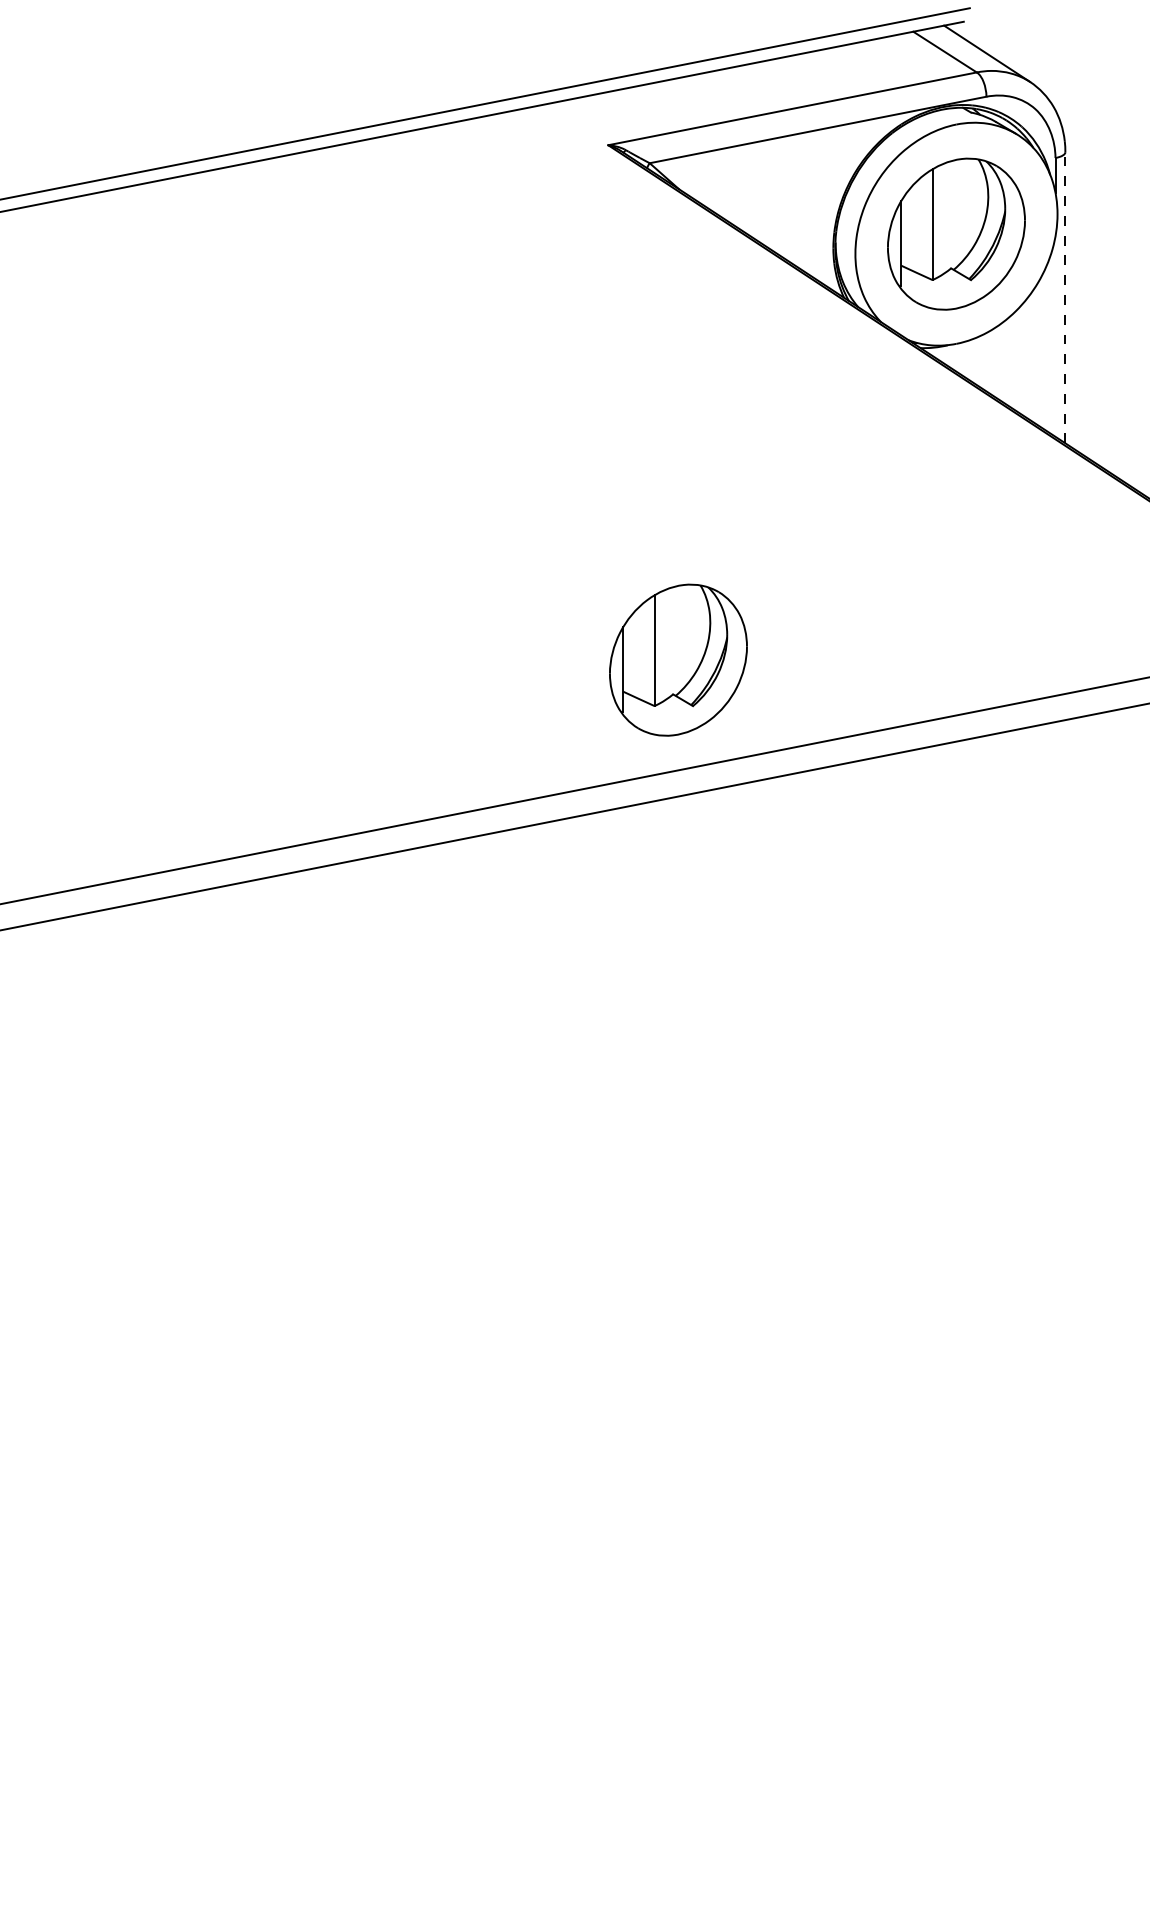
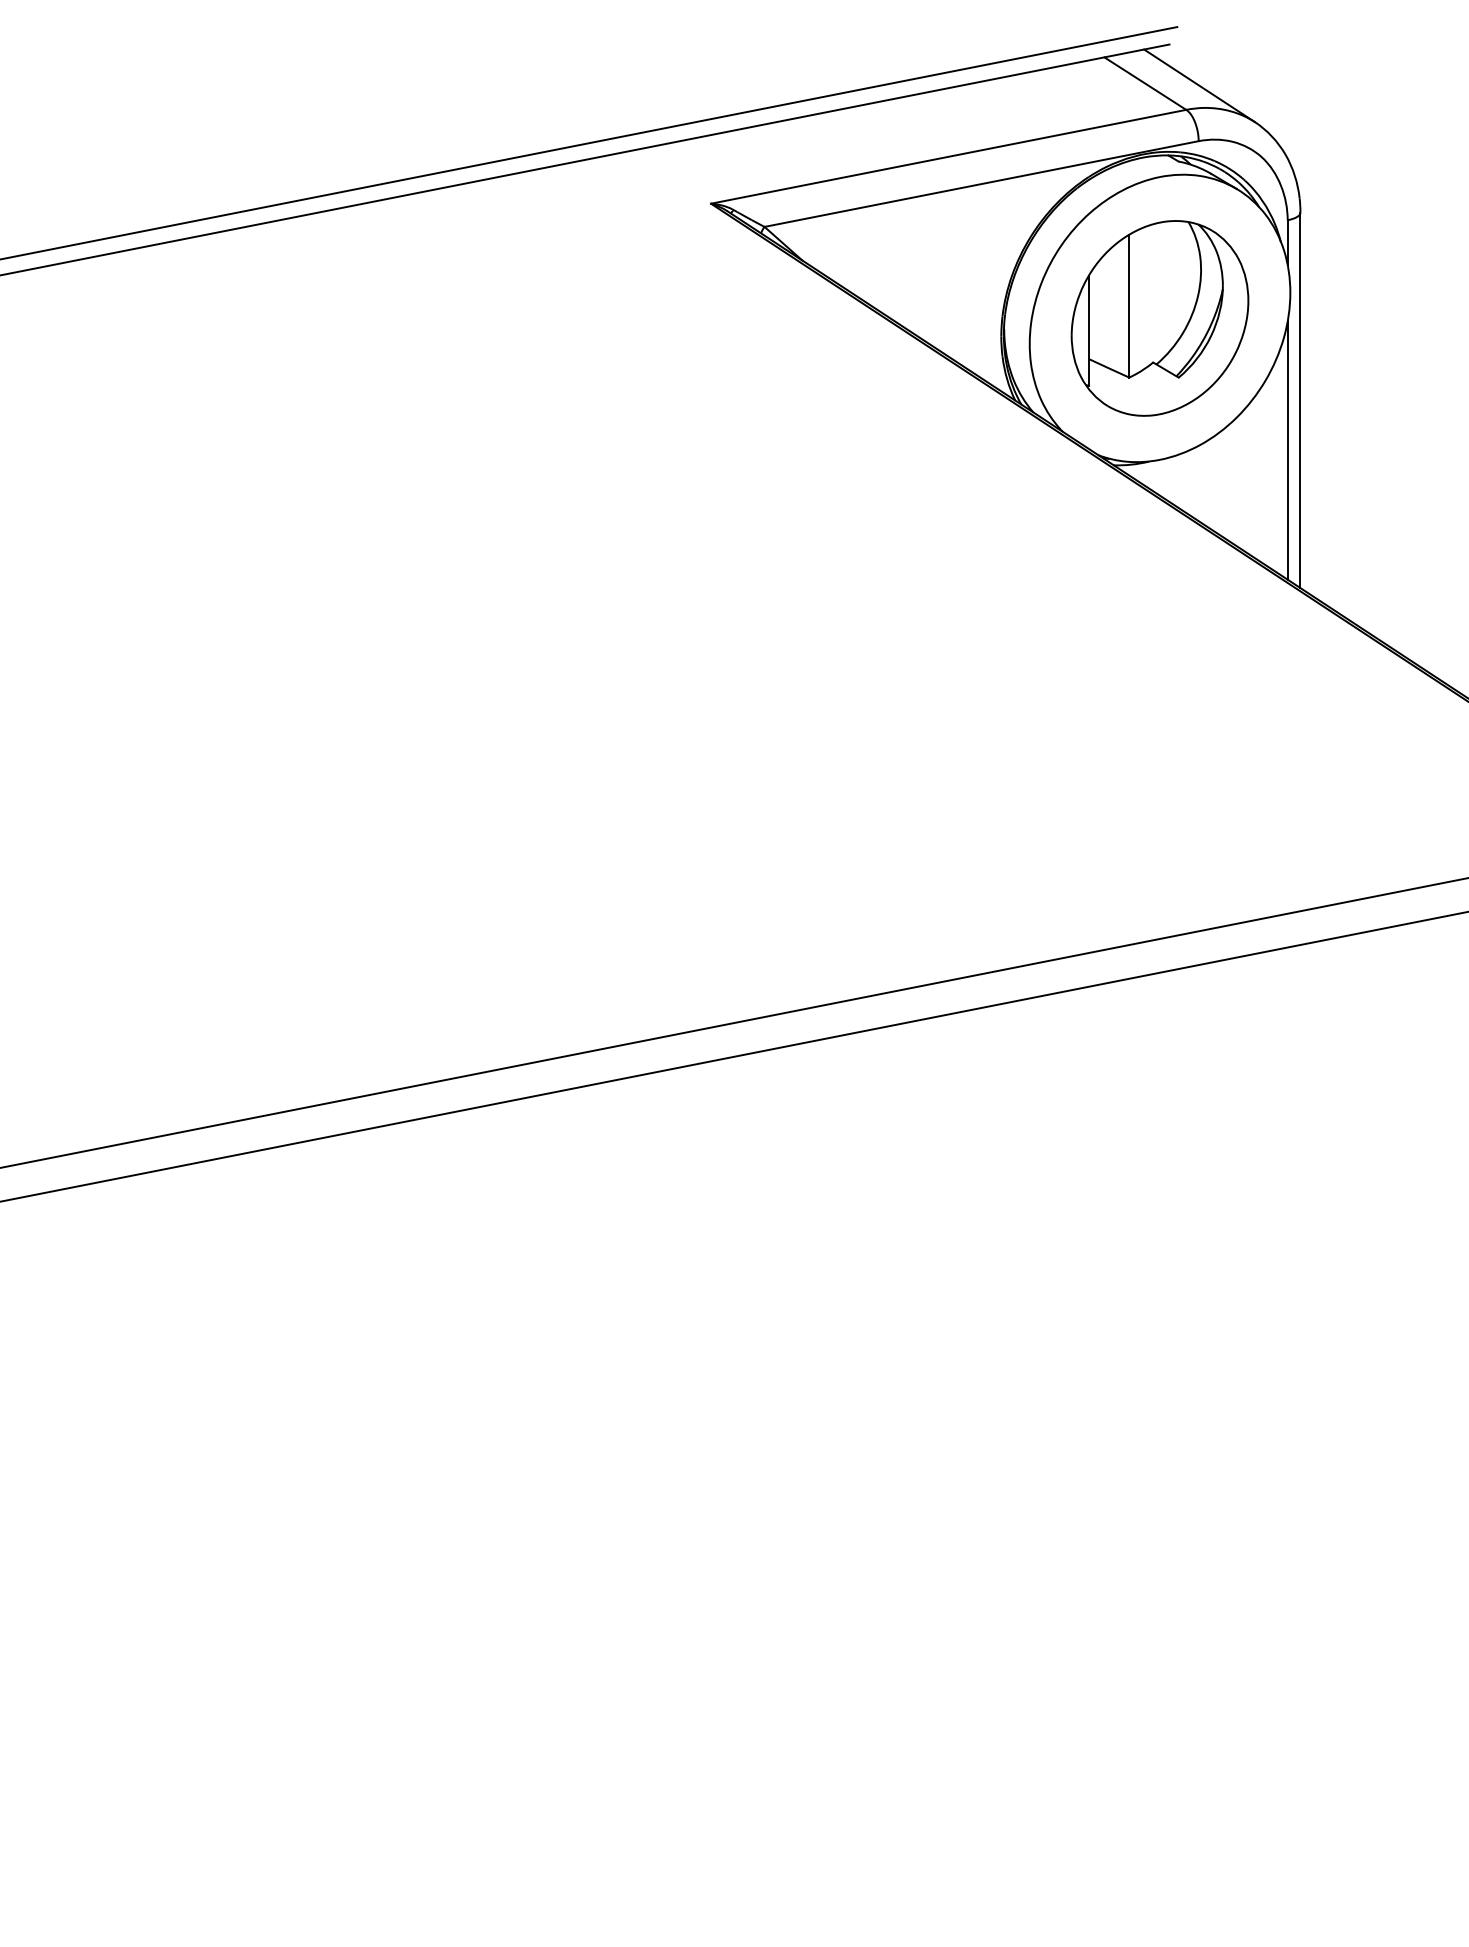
line: (1065, 297) -> (1300, 400), dashed -> solid
line: (1055, 336) -> (1287, 450), added
part: (678, 659) -> (801, 866), removed

